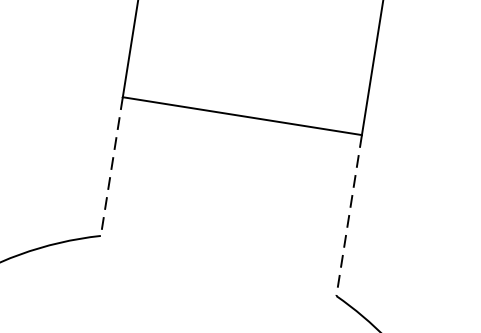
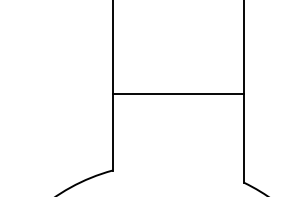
line: (111, 166) -> (112, 132), dashed -> solid
line: (349, 217) -> (244, 139), dashed -> solid

